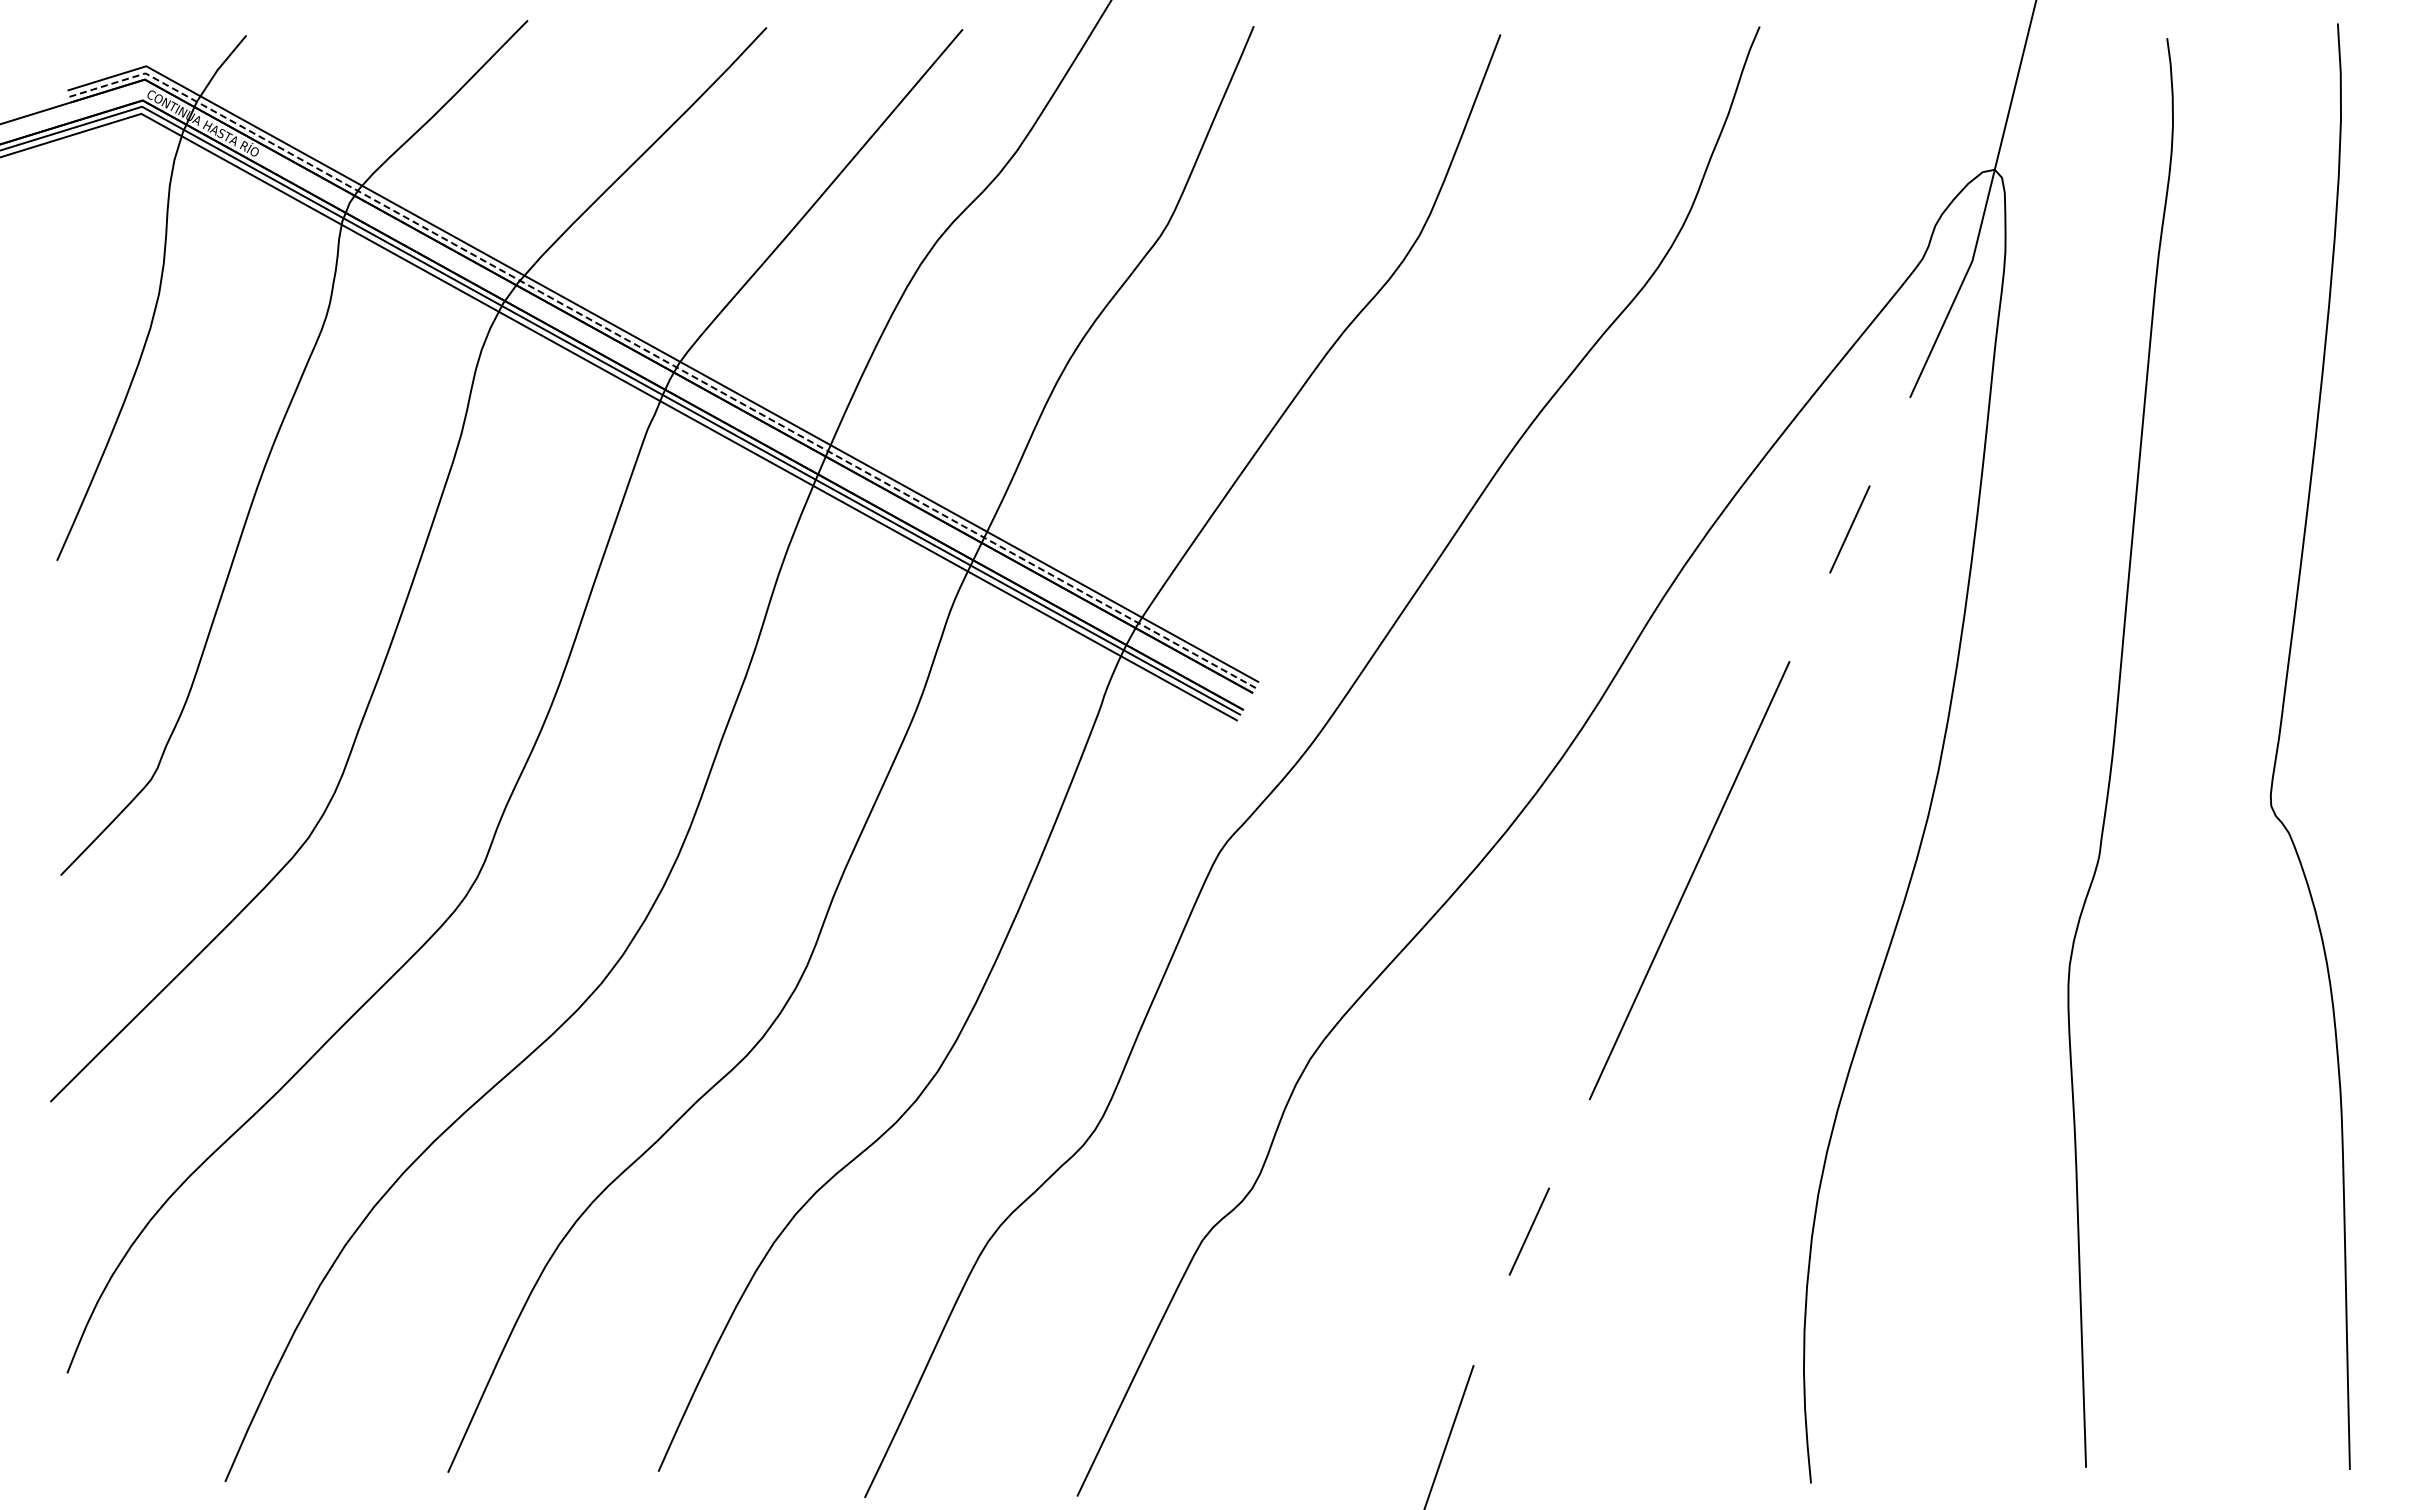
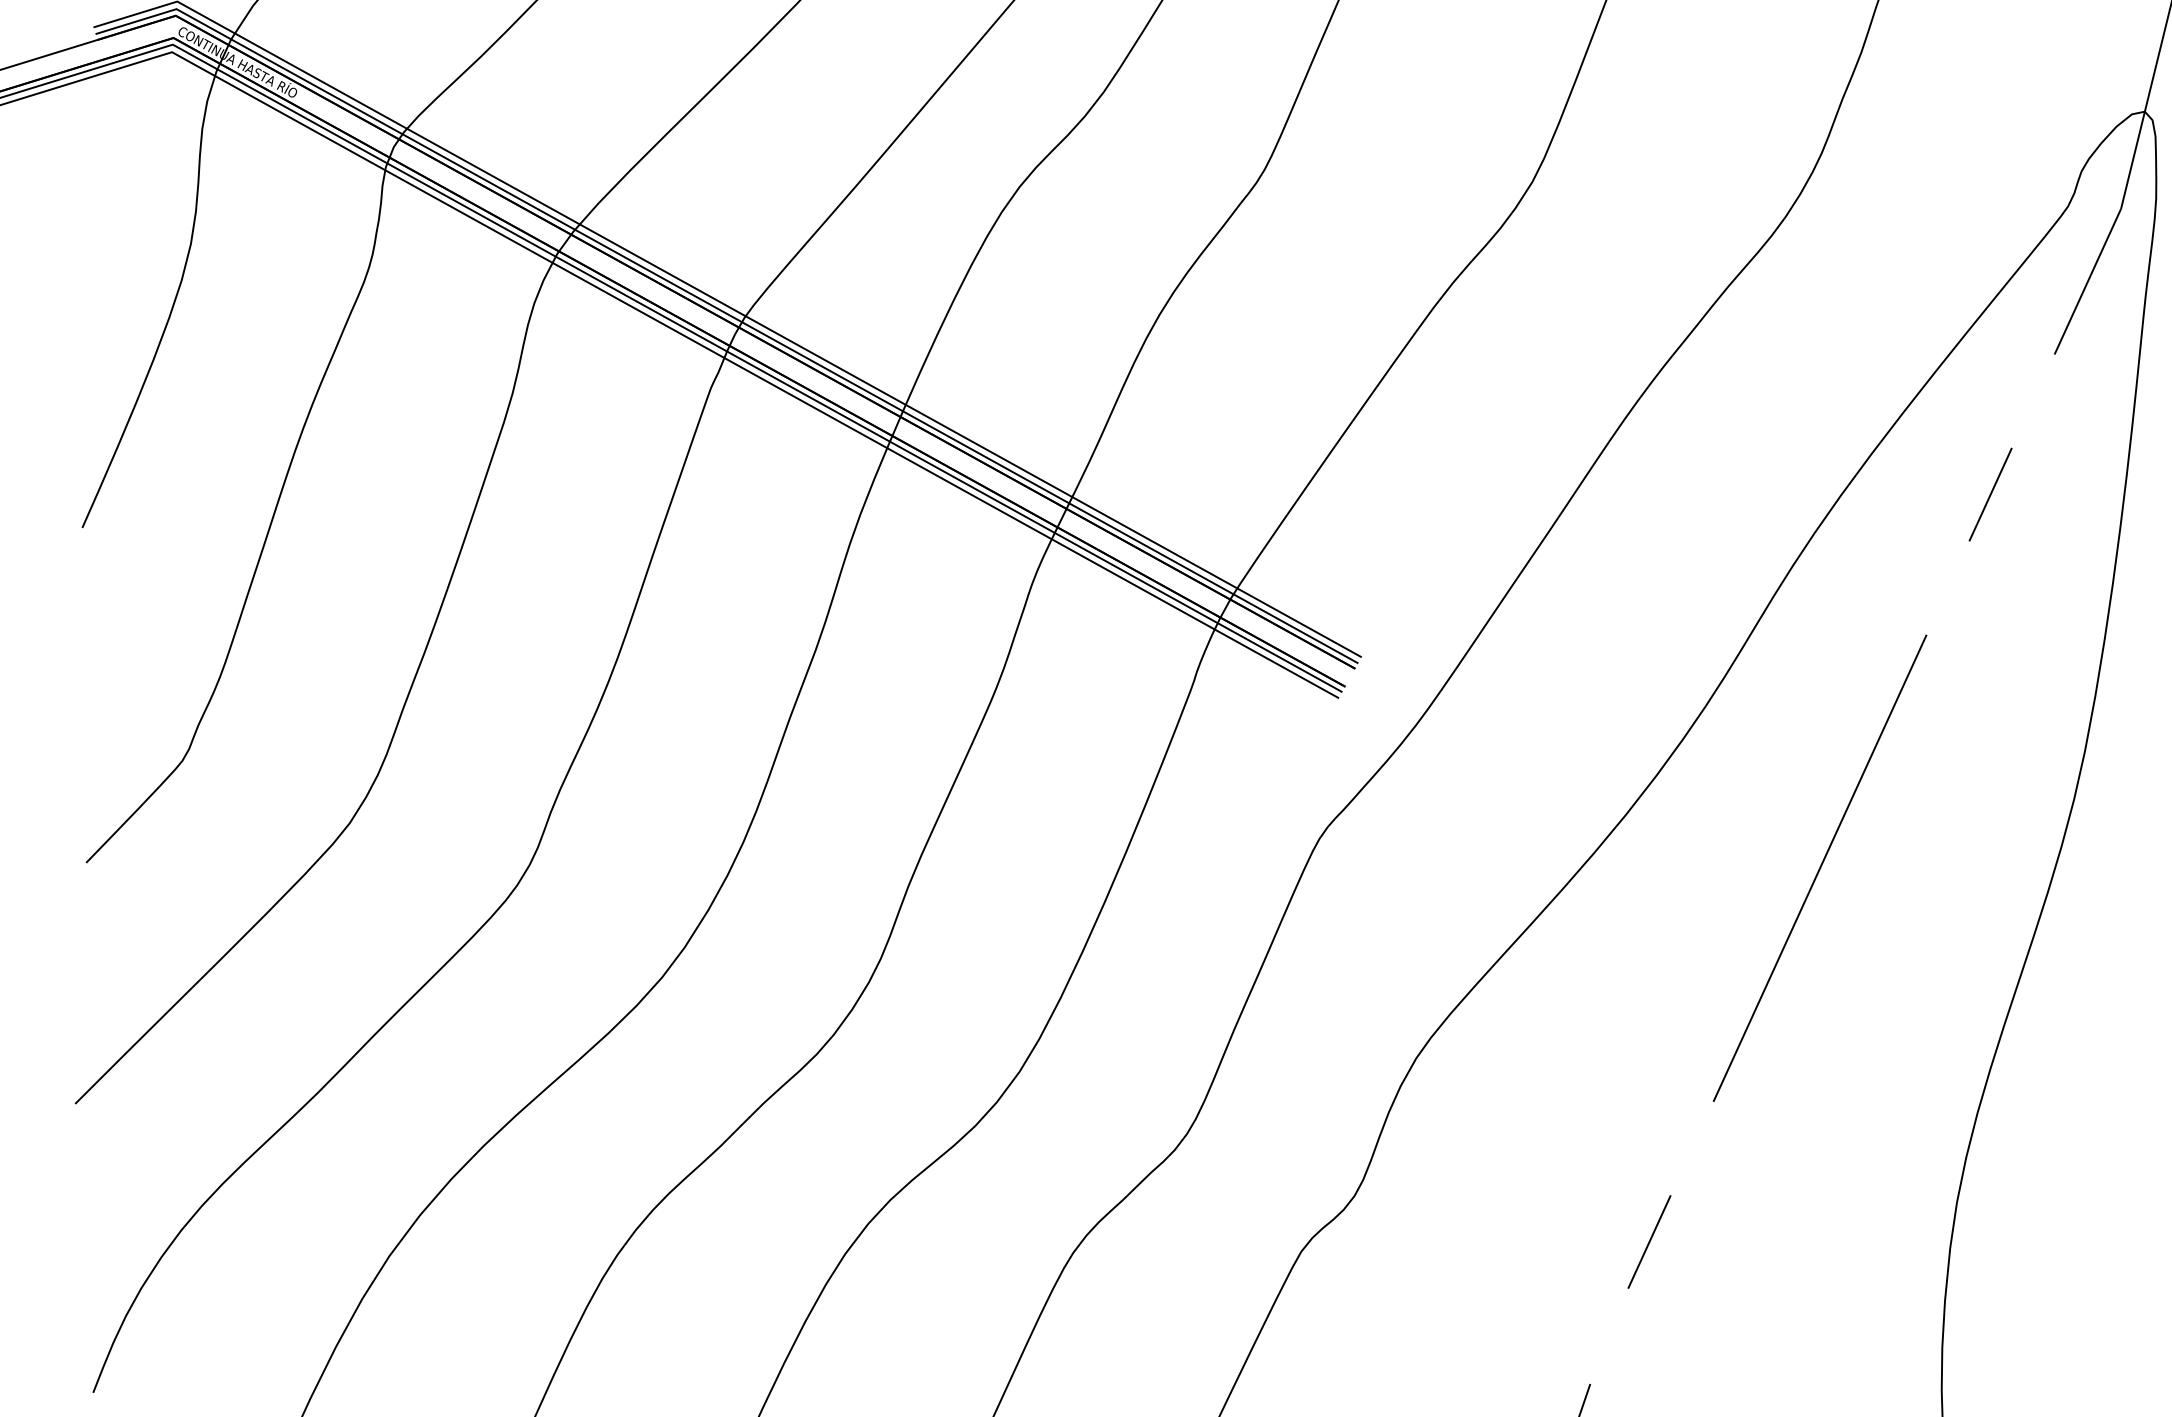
line: (665, 361) -> (729, 315), dashed -> solid

